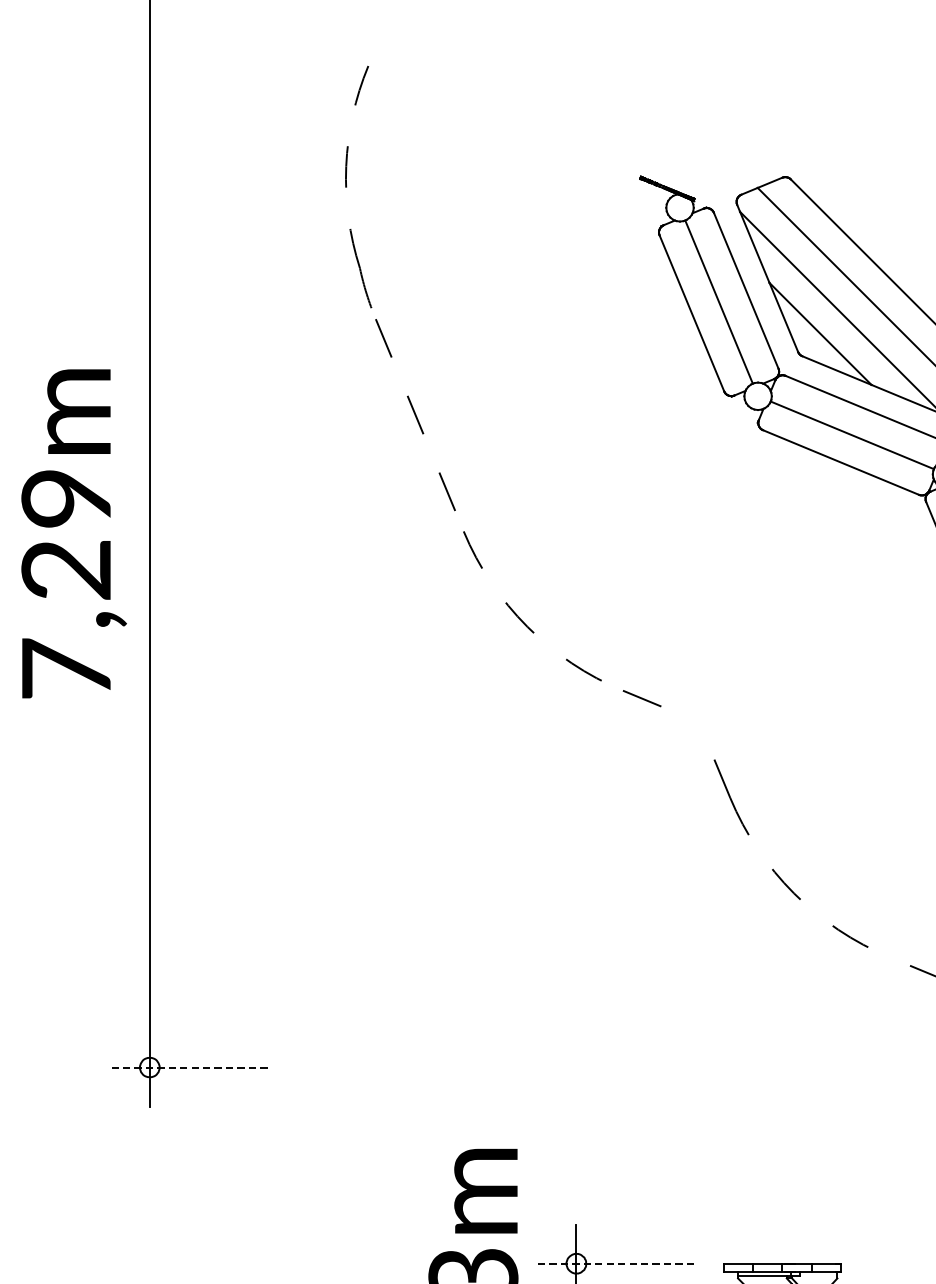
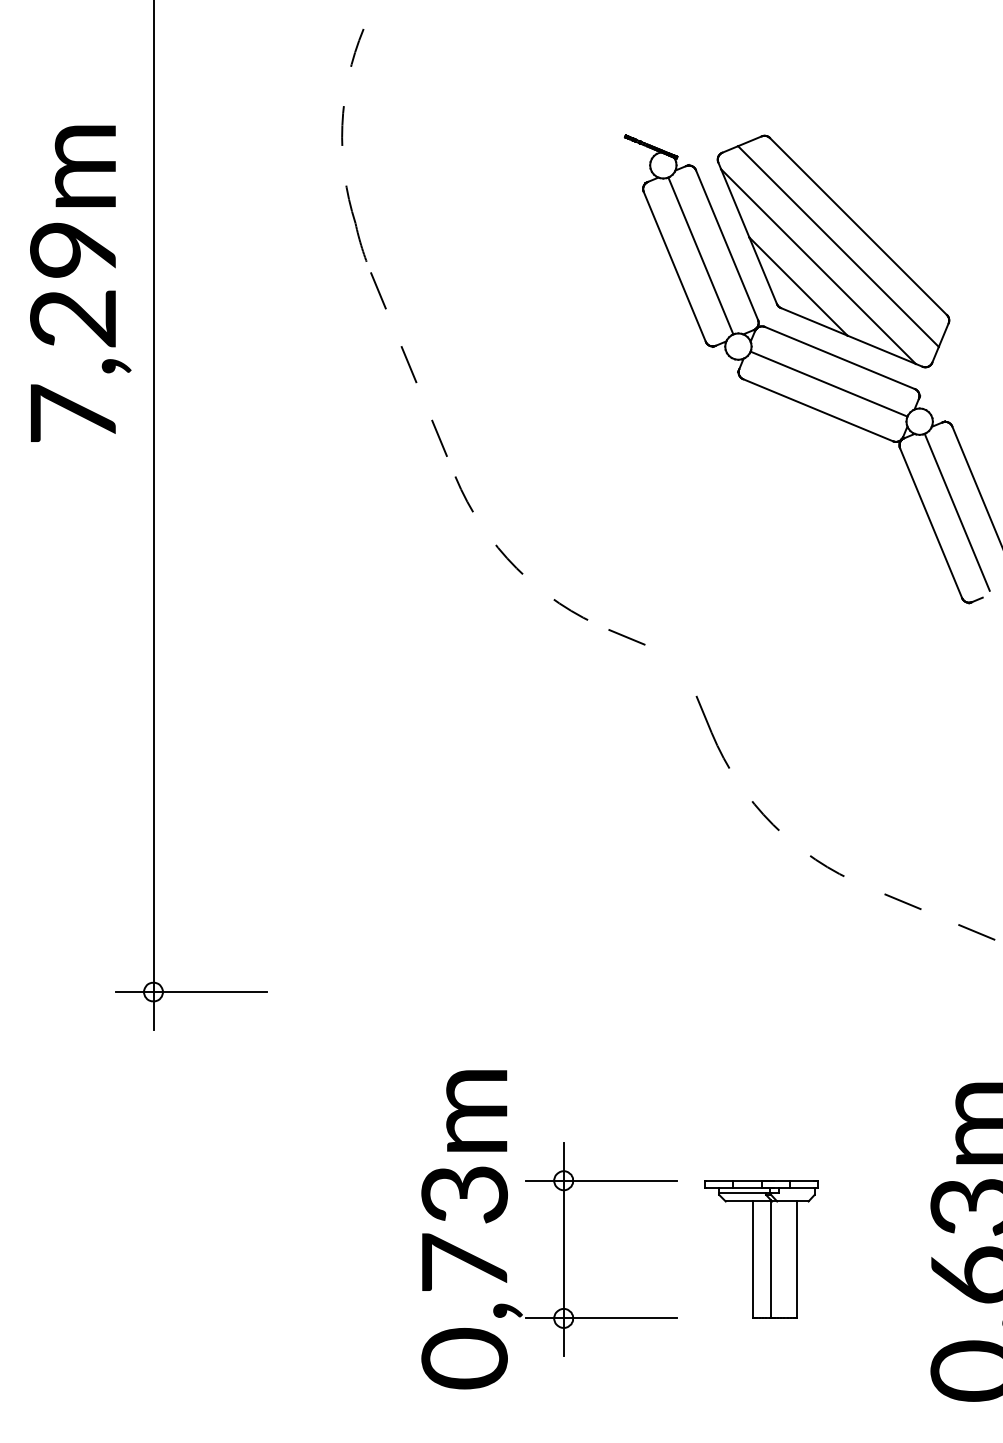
text: (73, 533) -> (80, 283), moved
line: (188, 1067) -> (190, 992), dashed -> solid
line: (614, 1263) -> (600, 1180), dashed -> solid

